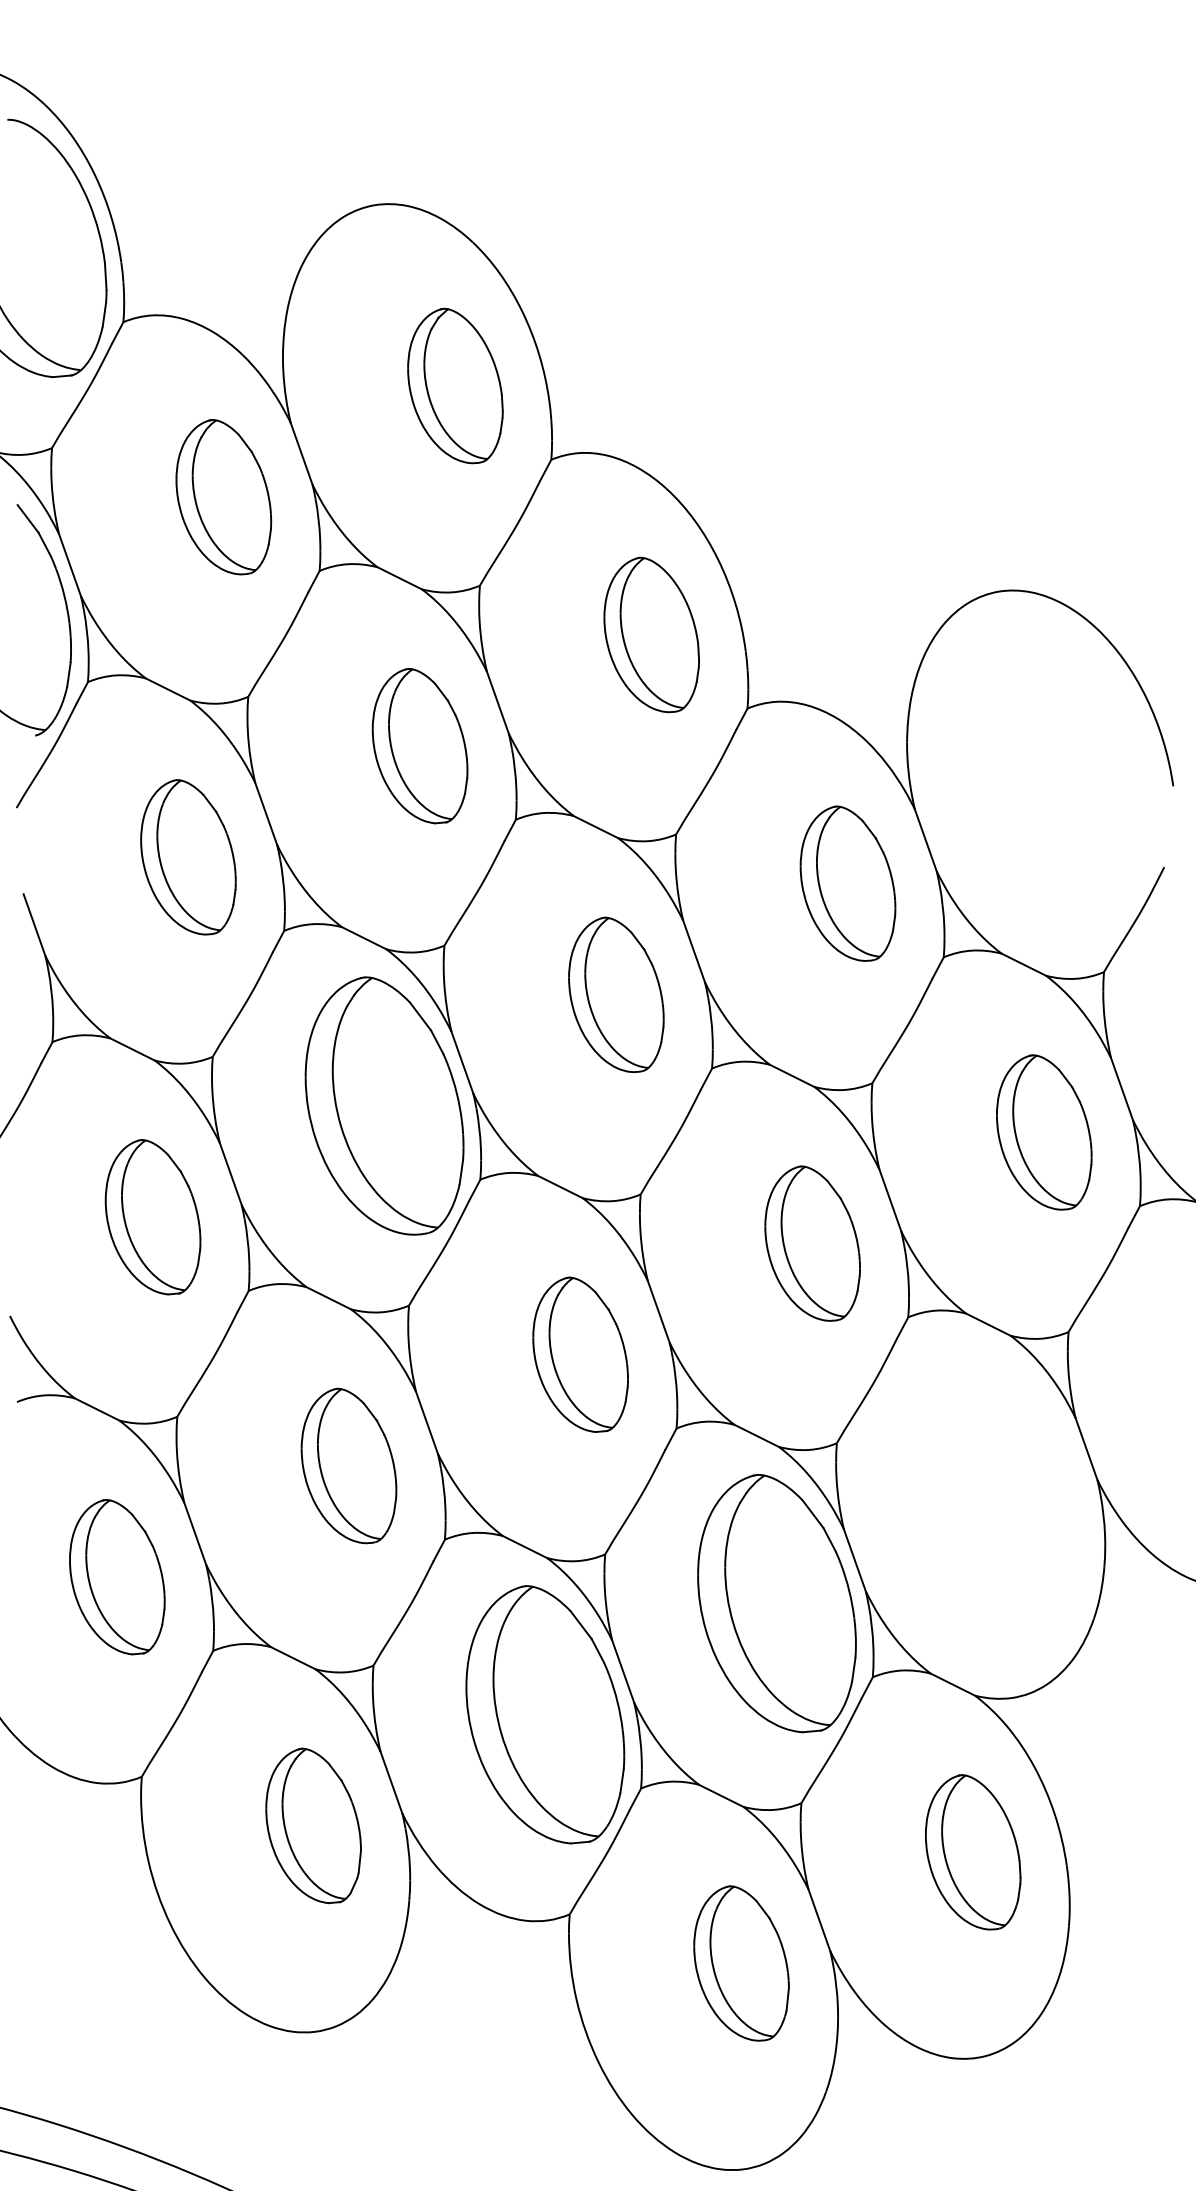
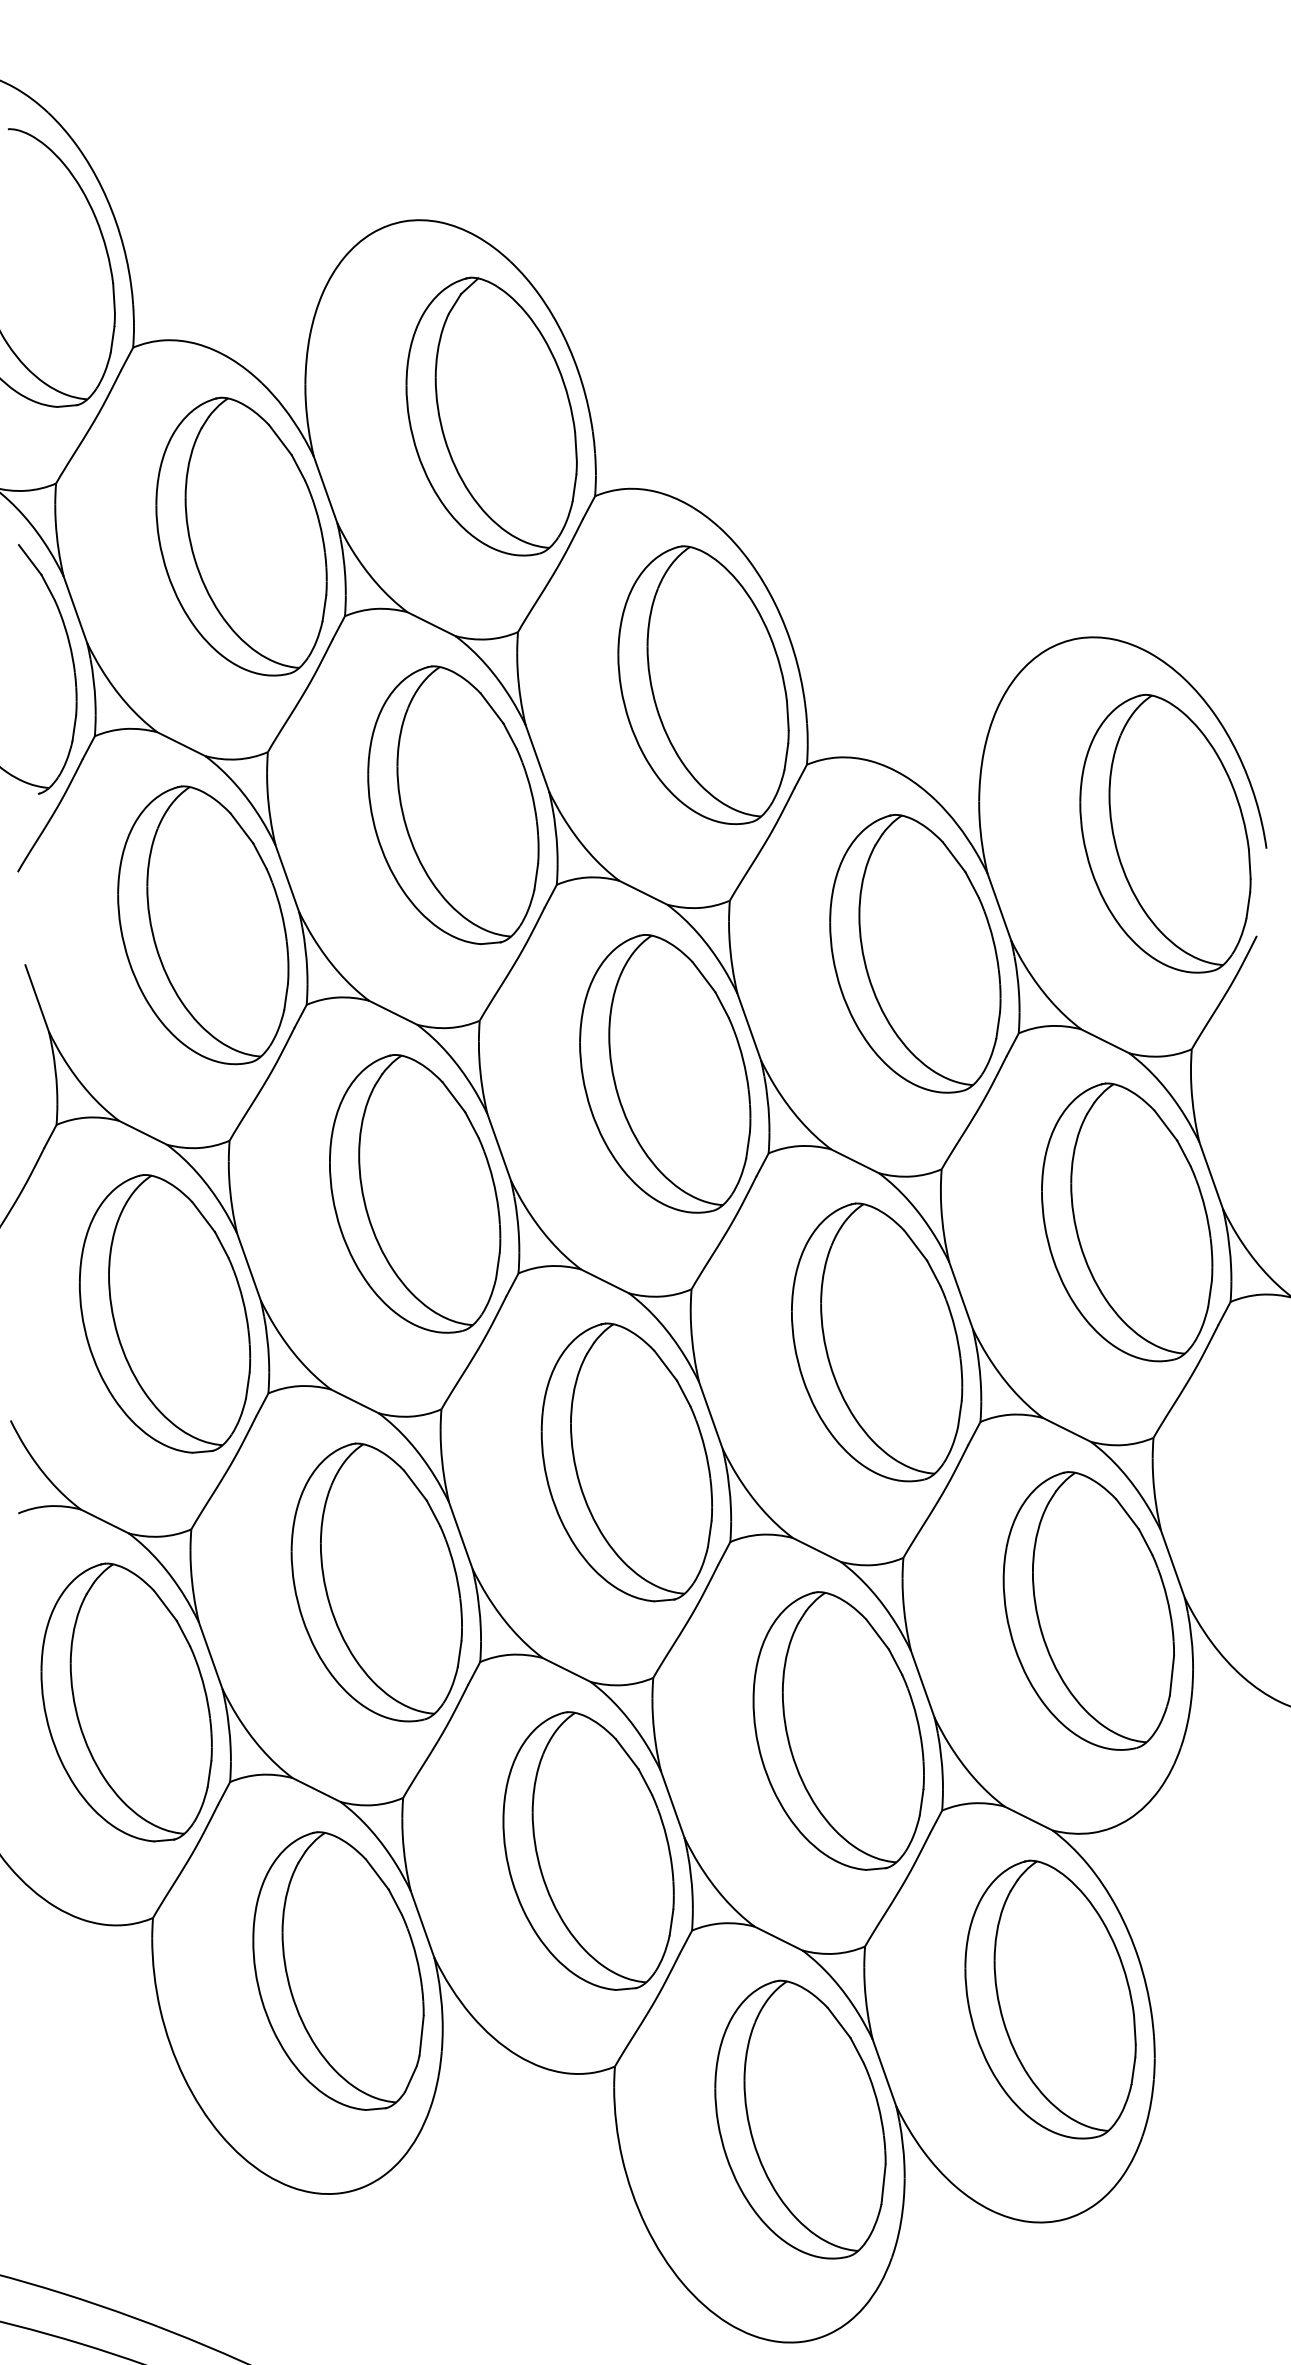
part: (455, 385) -> (491, 416), size x1.67
part: (223, 497) -> (241, 536), size x1.67
part: (651, 635) -> (703, 685), size x1.67
part: (420, 746) -> (453, 805), size x1.67
part: (1079, 772) -> (1165, 833), added
part: (188, 857) -> (203, 925), size x1.67
part: (848, 883) -> (915, 953), size x1.67
part: (616, 994) -> (665, 1073), size x1.67
part: (1044, 1132) -> (1127, 1222), size x1.67
part: (153, 1216) -> (165, 1313), size x1.67
part: (812, 1243) -> (877, 1342), size x1.67
part: (580, 1354) -> (626, 1462), size x1.67
part: (348, 1466) -> (376, 1582), size x1.67
part: (1008, 1491) -> (1088, 1610), added
part: (117, 1577) -> (126, 1702), size x1.67
part: (313, 1825) -> (338, 1970), size x1.67
part: (973, 1852) -> (1050, 1999), size x1.67
part: (741, 1963) -> (800, 2119), size x1.67

